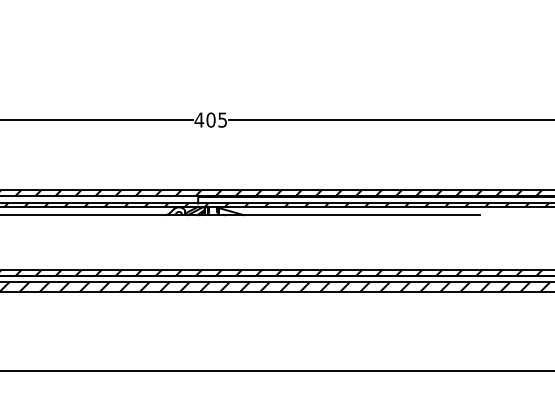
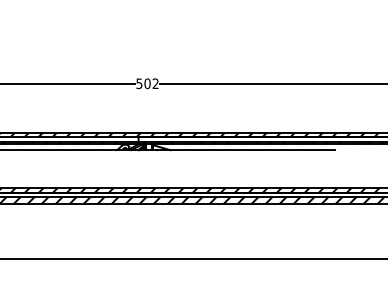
text: (210, 119) -> (147, 83), 405 -> 502

